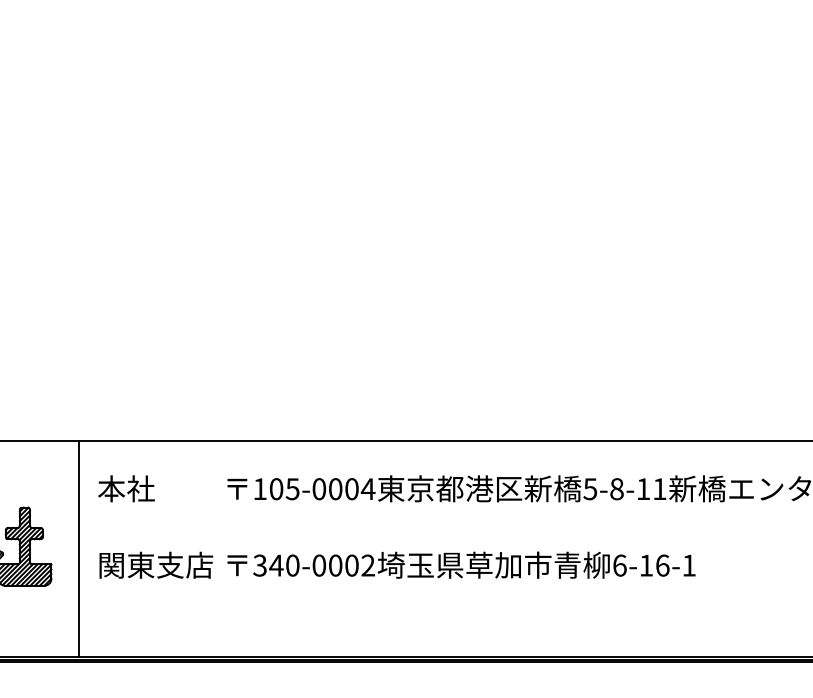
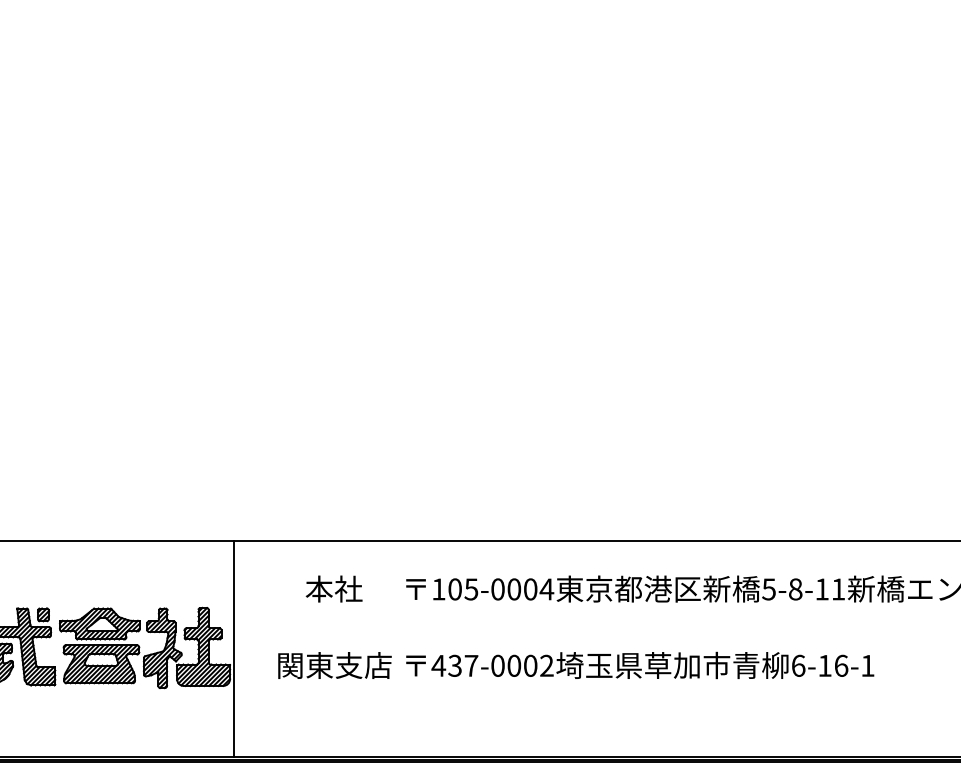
text: (125, 488) -> (333, 588), moved
line: (78, 548) -> (233, 648), moved
text: (275, 565) -> (454, 665), 340-0002 -> 437-0002

